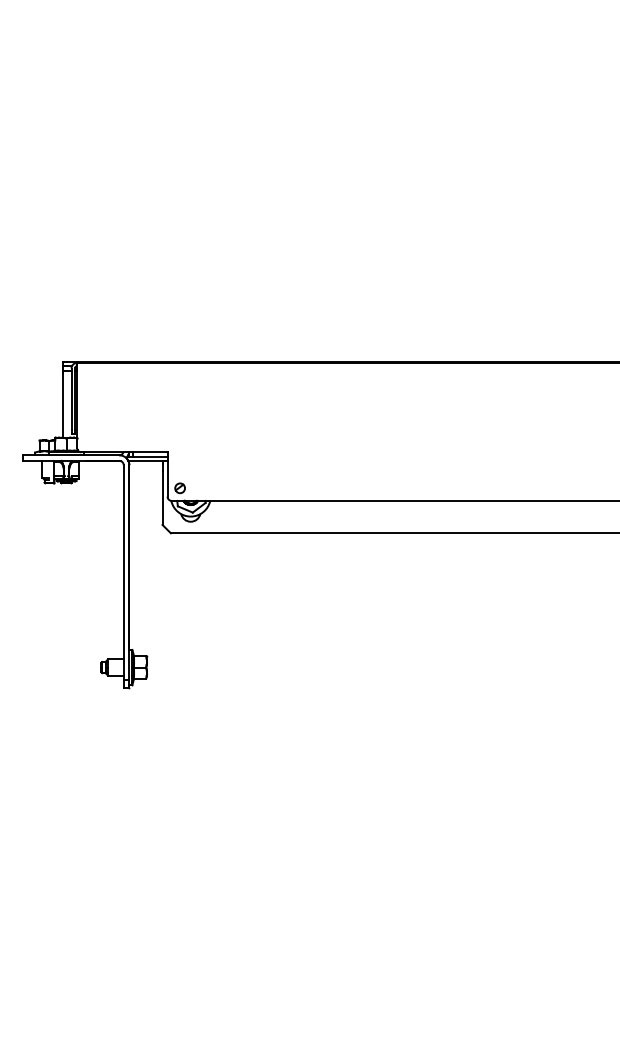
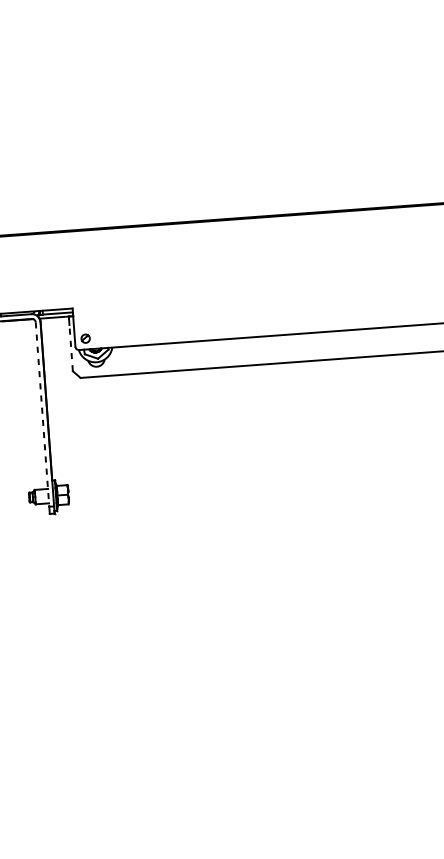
line: (162, 498) -> (71, 348), solid -> dashed
line: (123, 573) -> (42, 415), solid -> dashed

